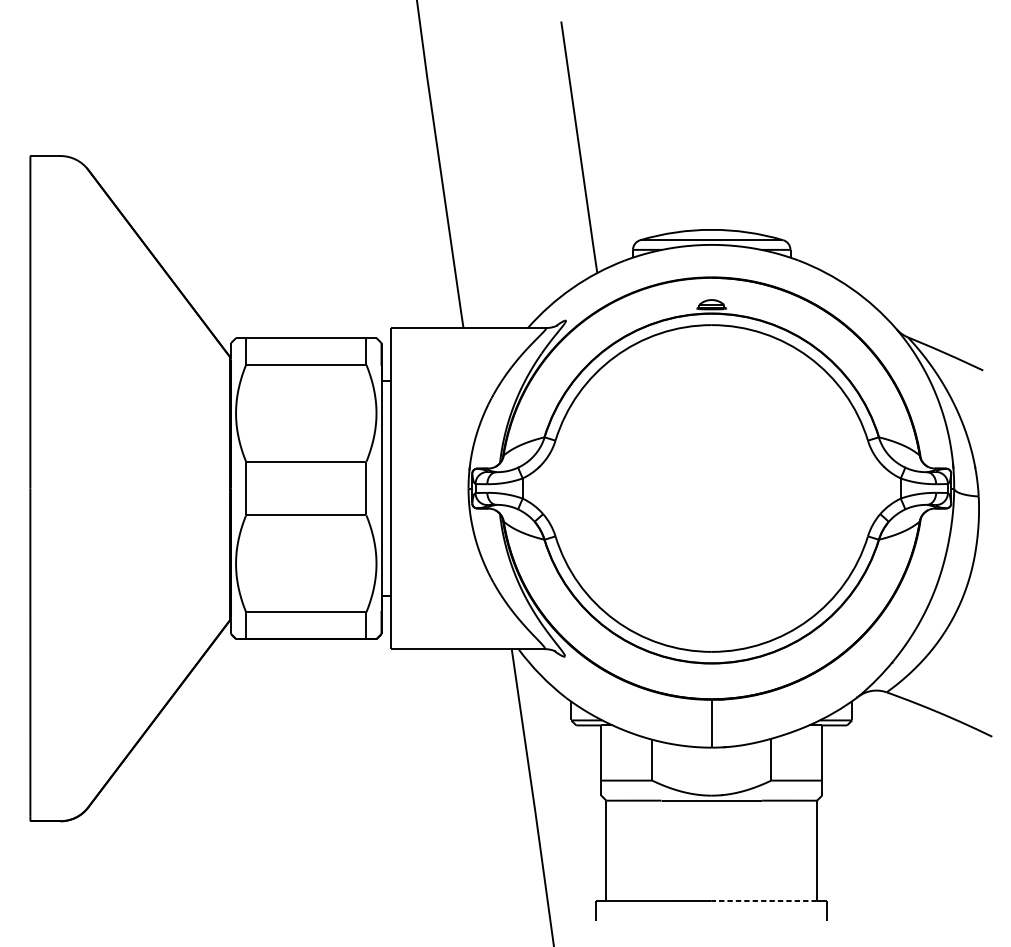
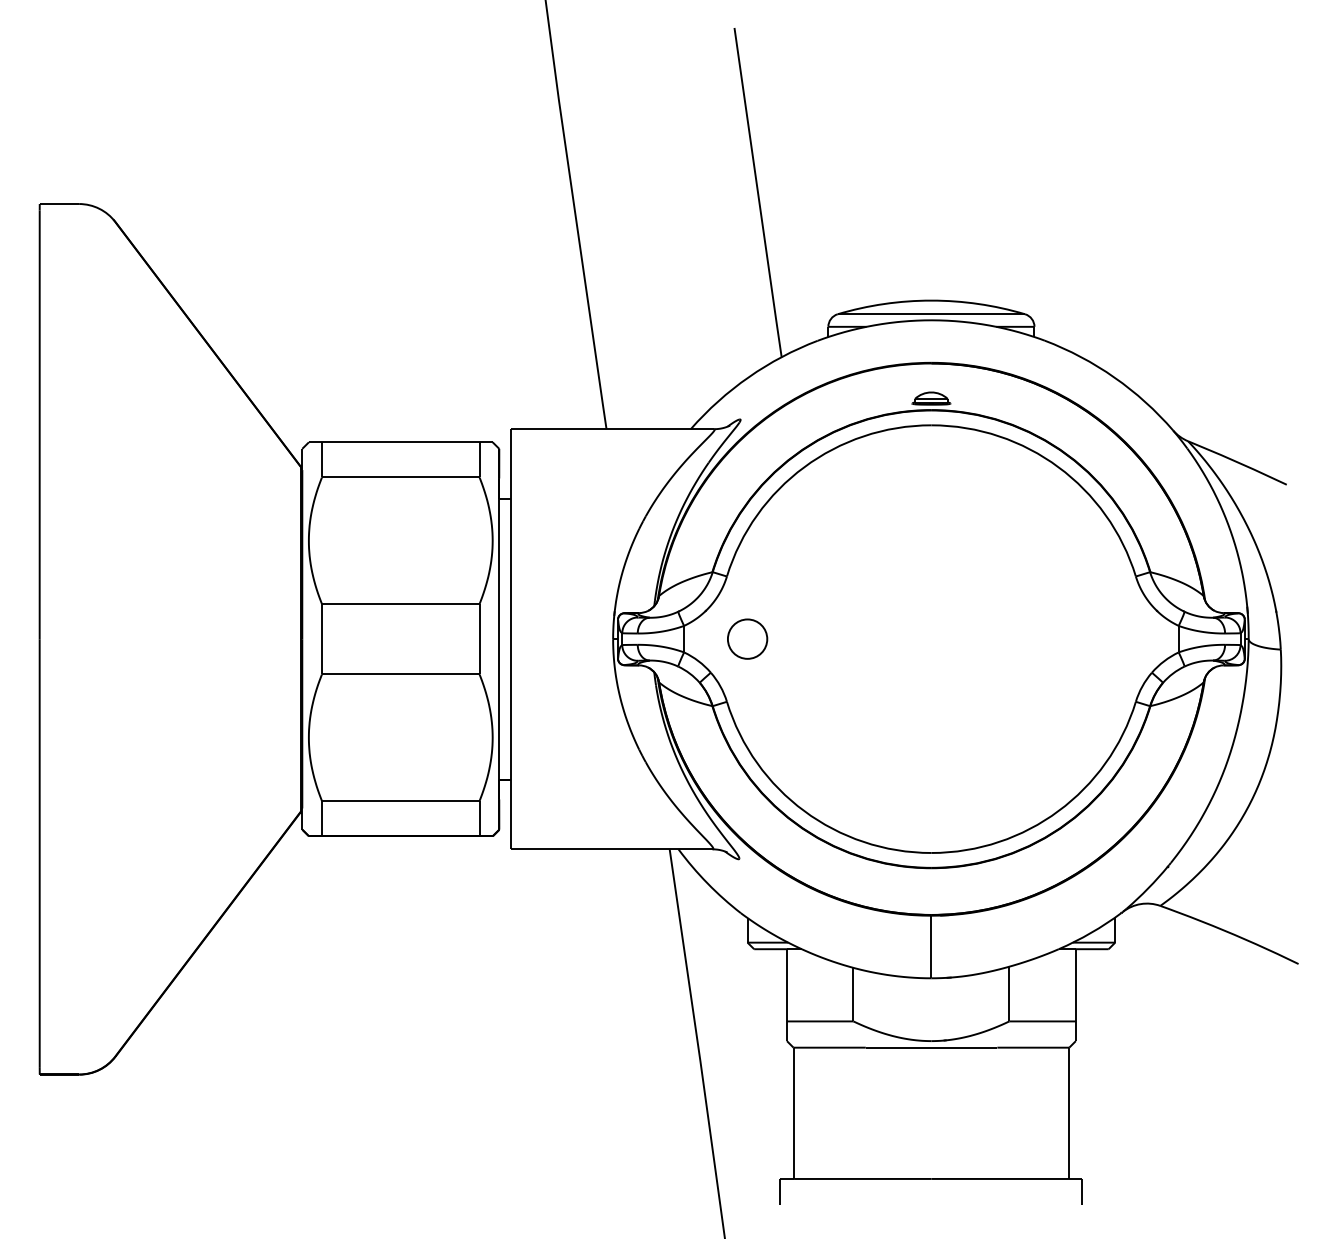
part: (571, 488) -> (747, 638), added
line: (764, 900) -> (1000, 1178), dashed -> solid

